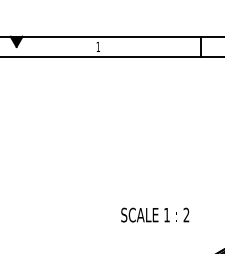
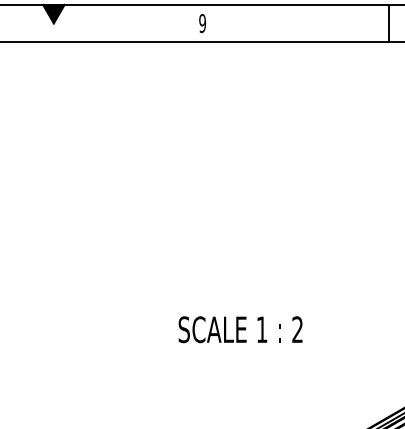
text: (98, 46) -> (202, 22), 1 -> 9
text: (155, 214) -> (241, 328), moved

